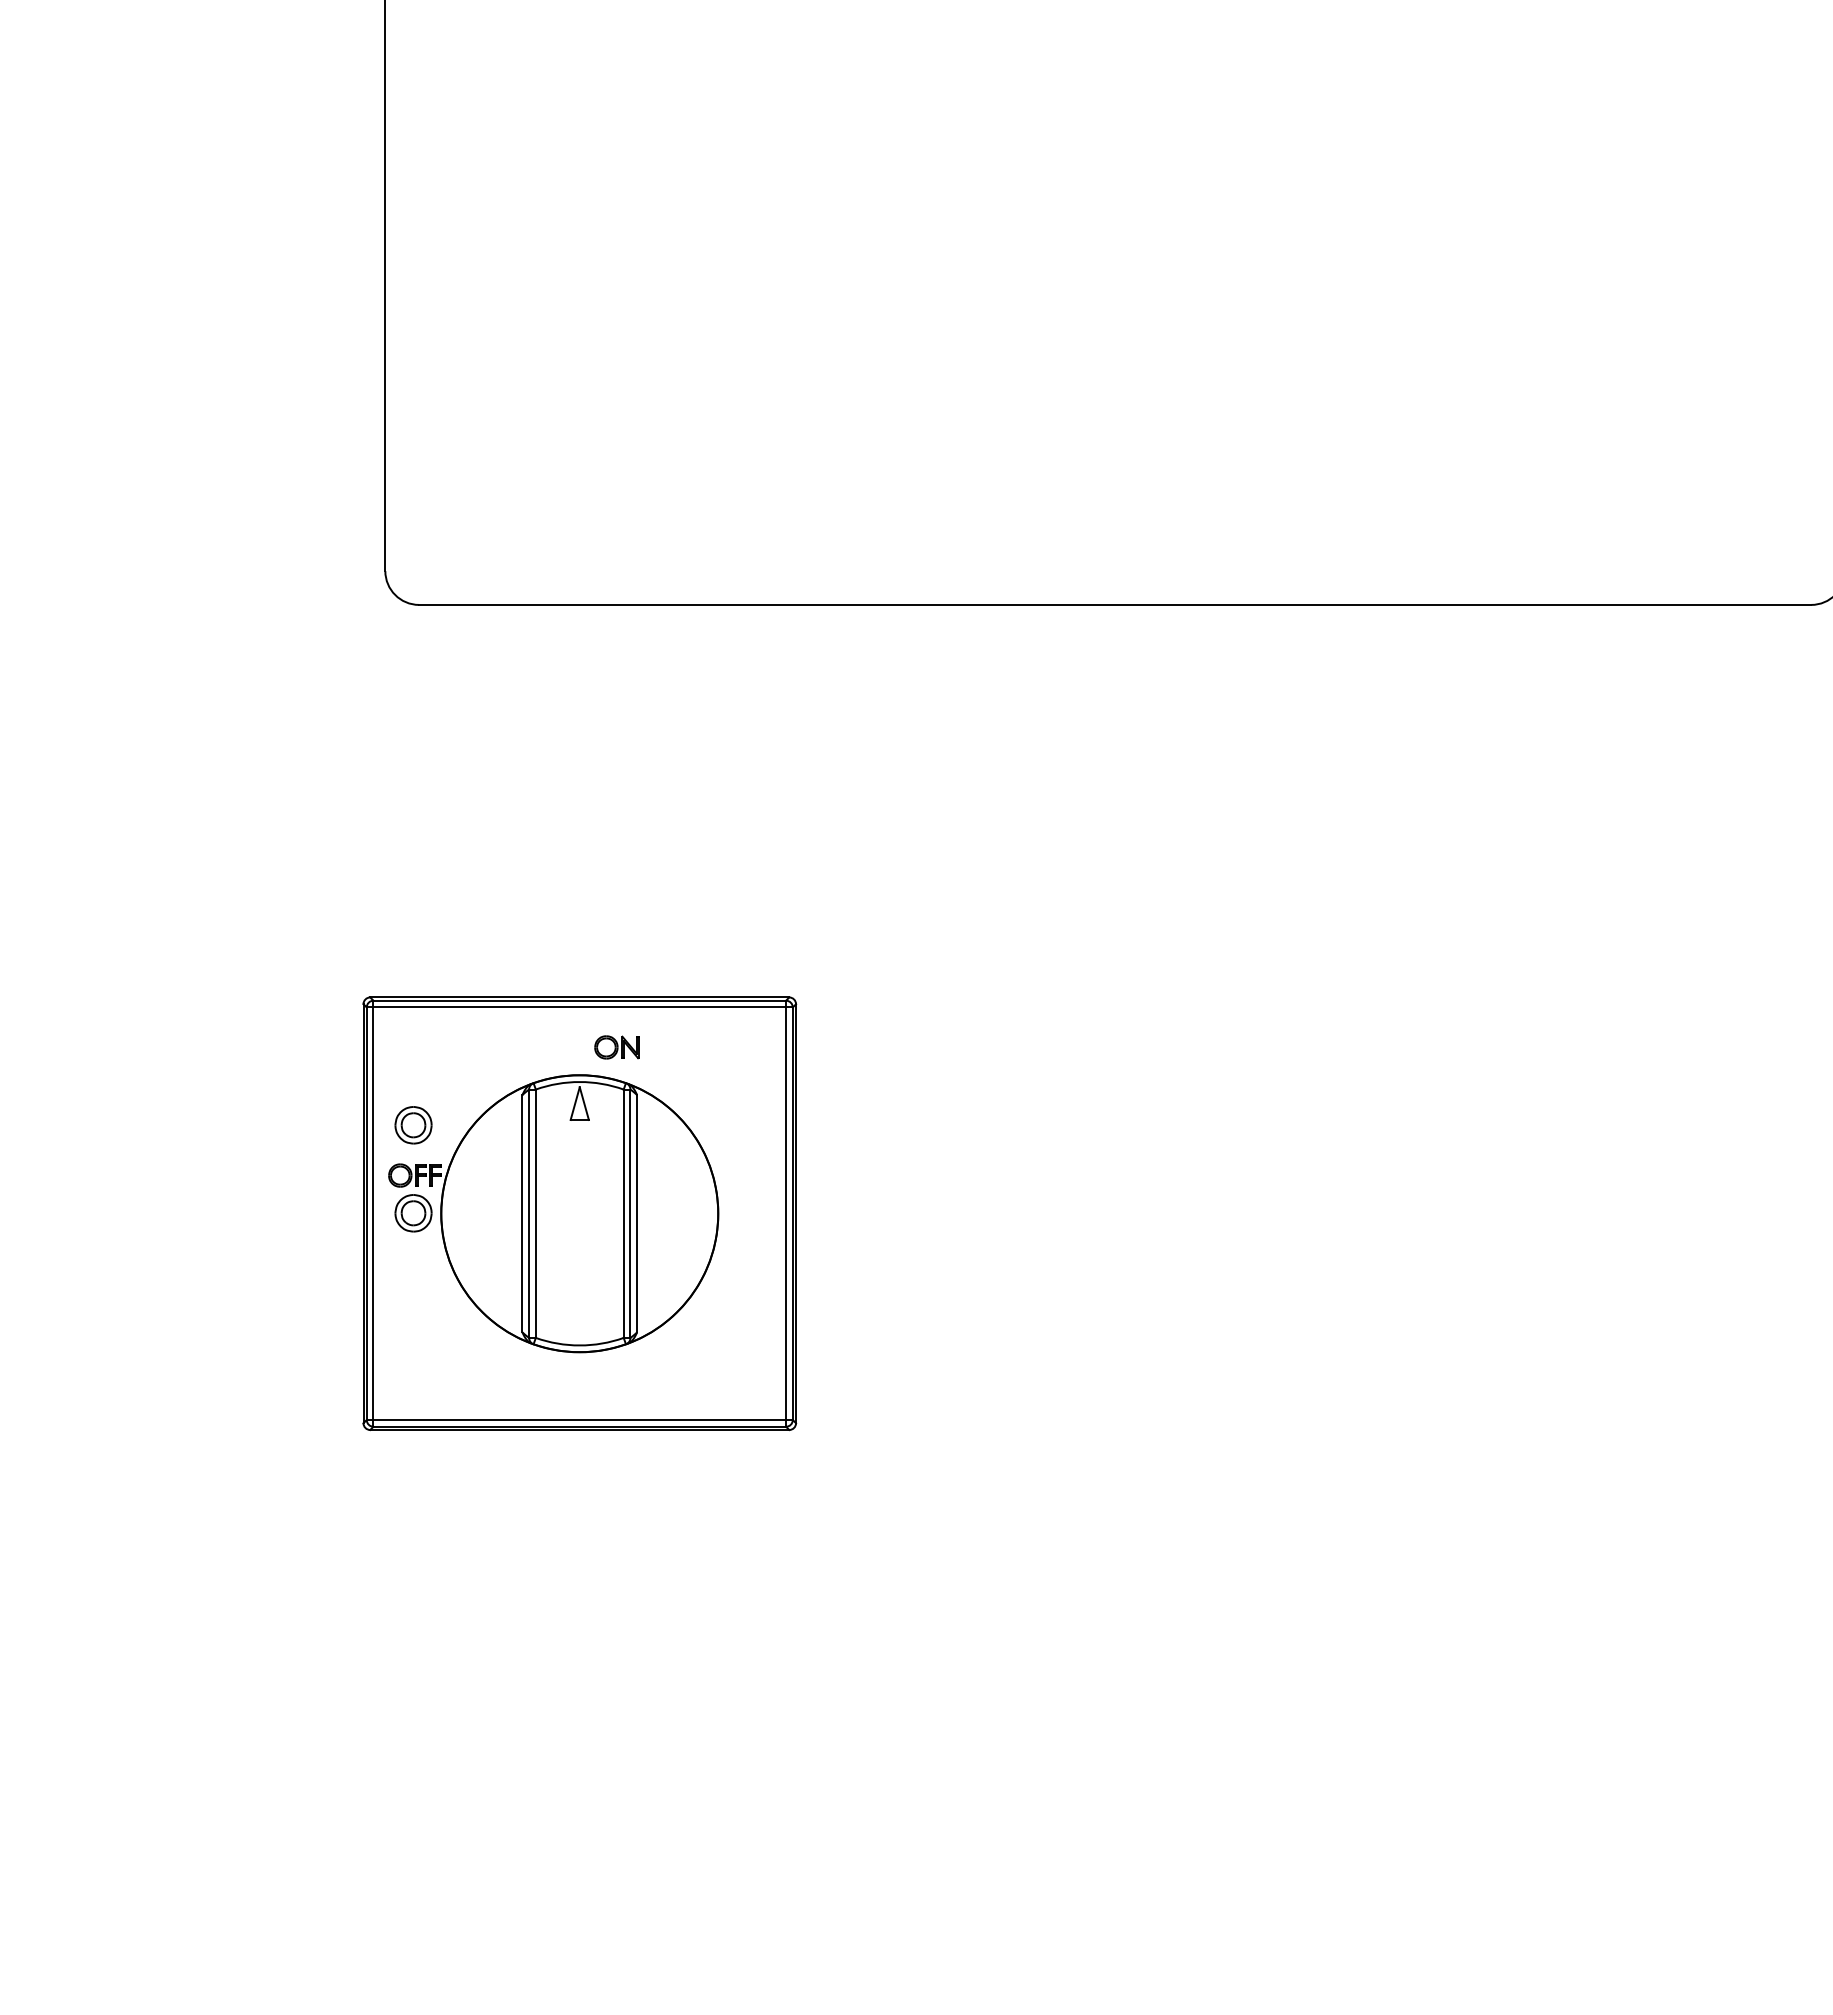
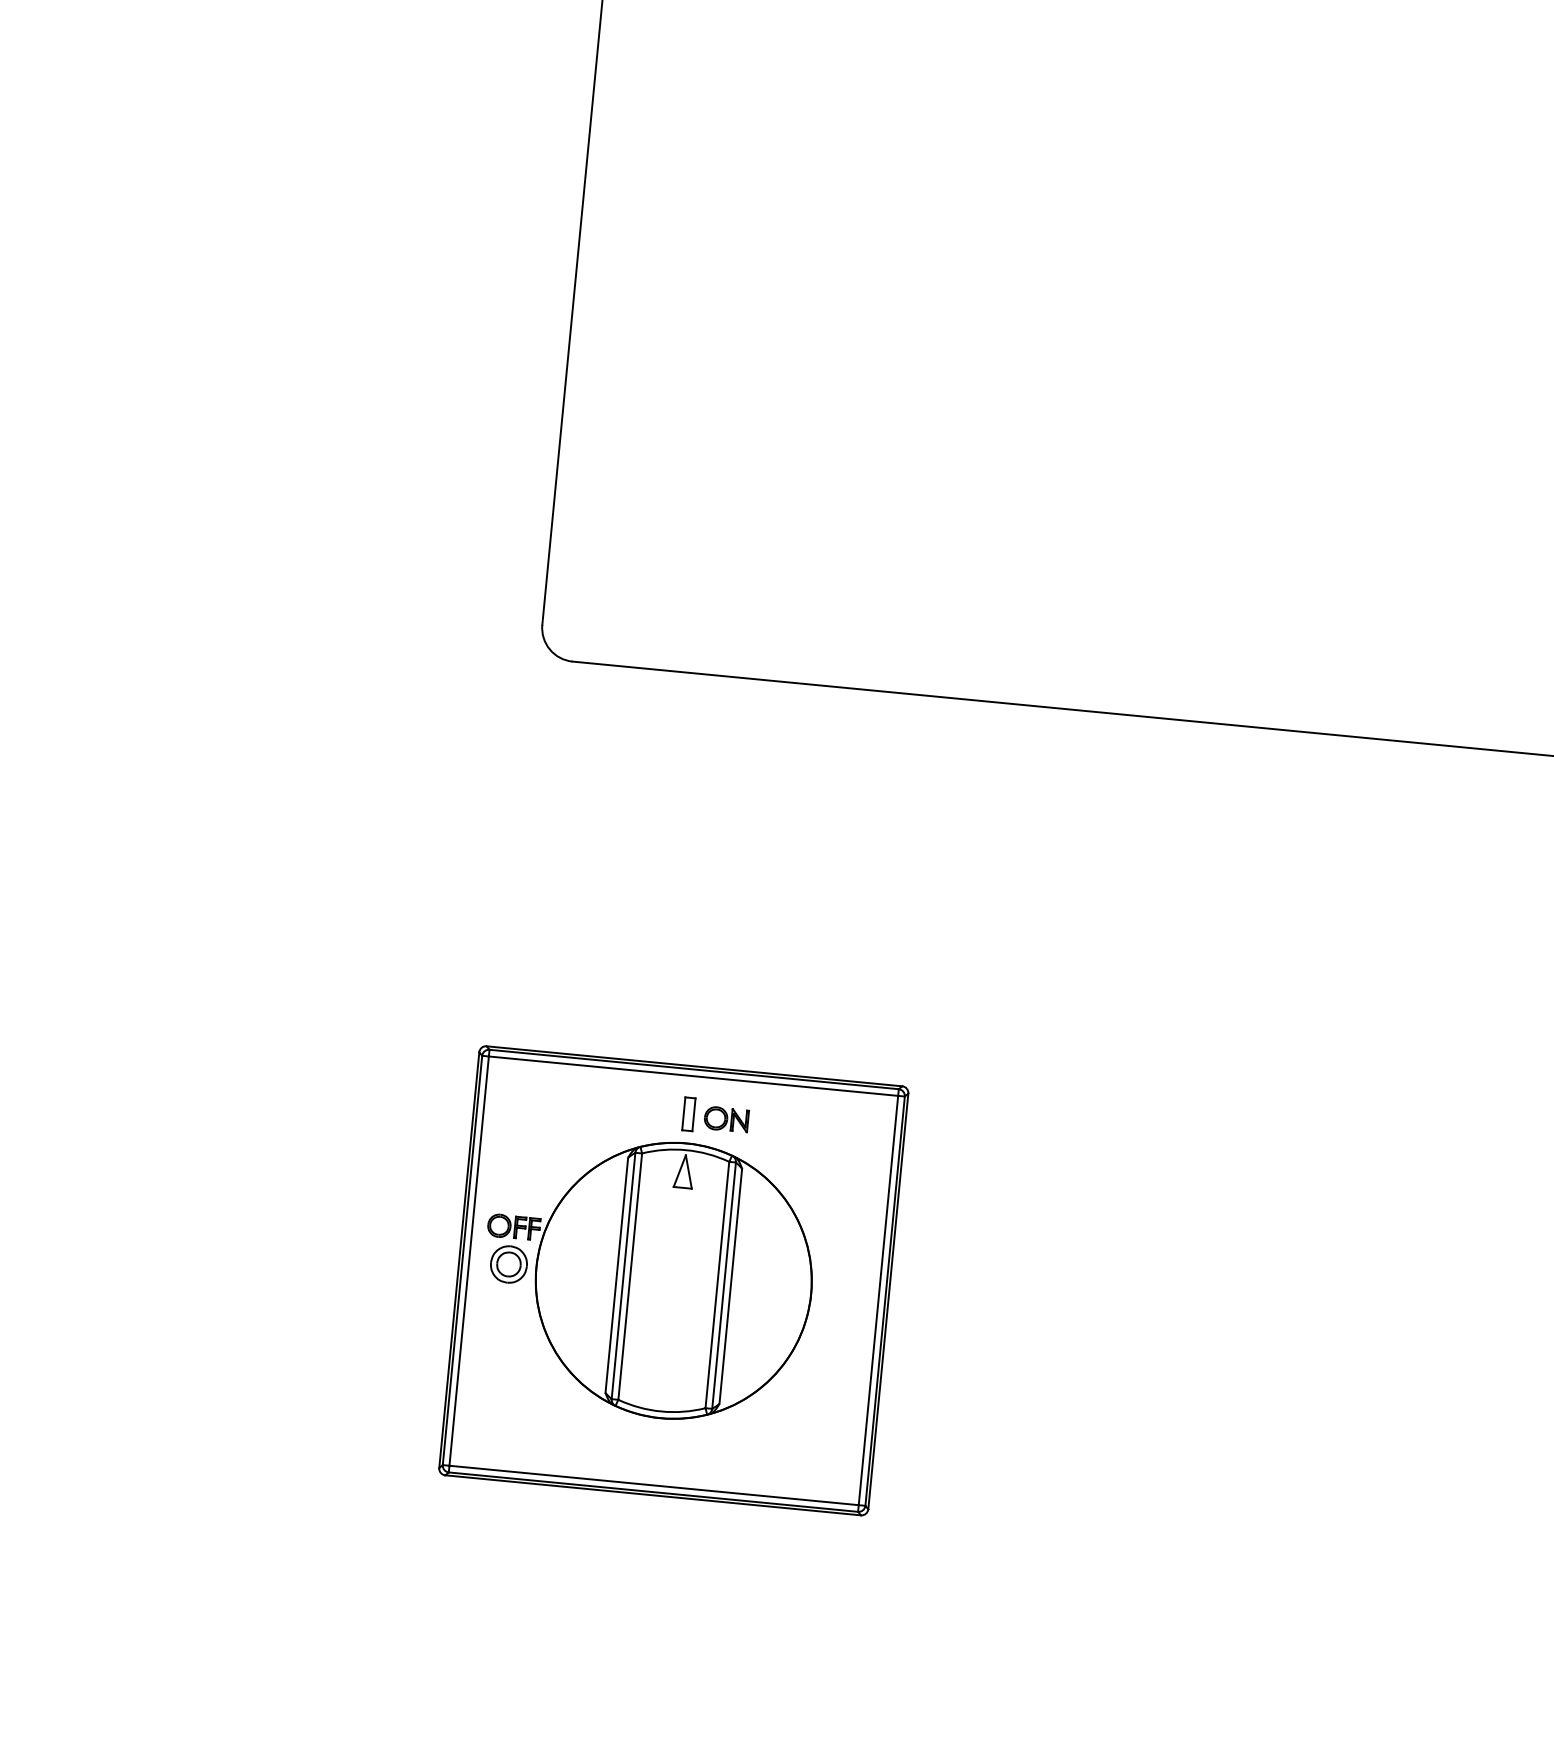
part: (578, 1045) -> (688, 1113), added
part: (413, 1125) -> (517, 1177), removed

